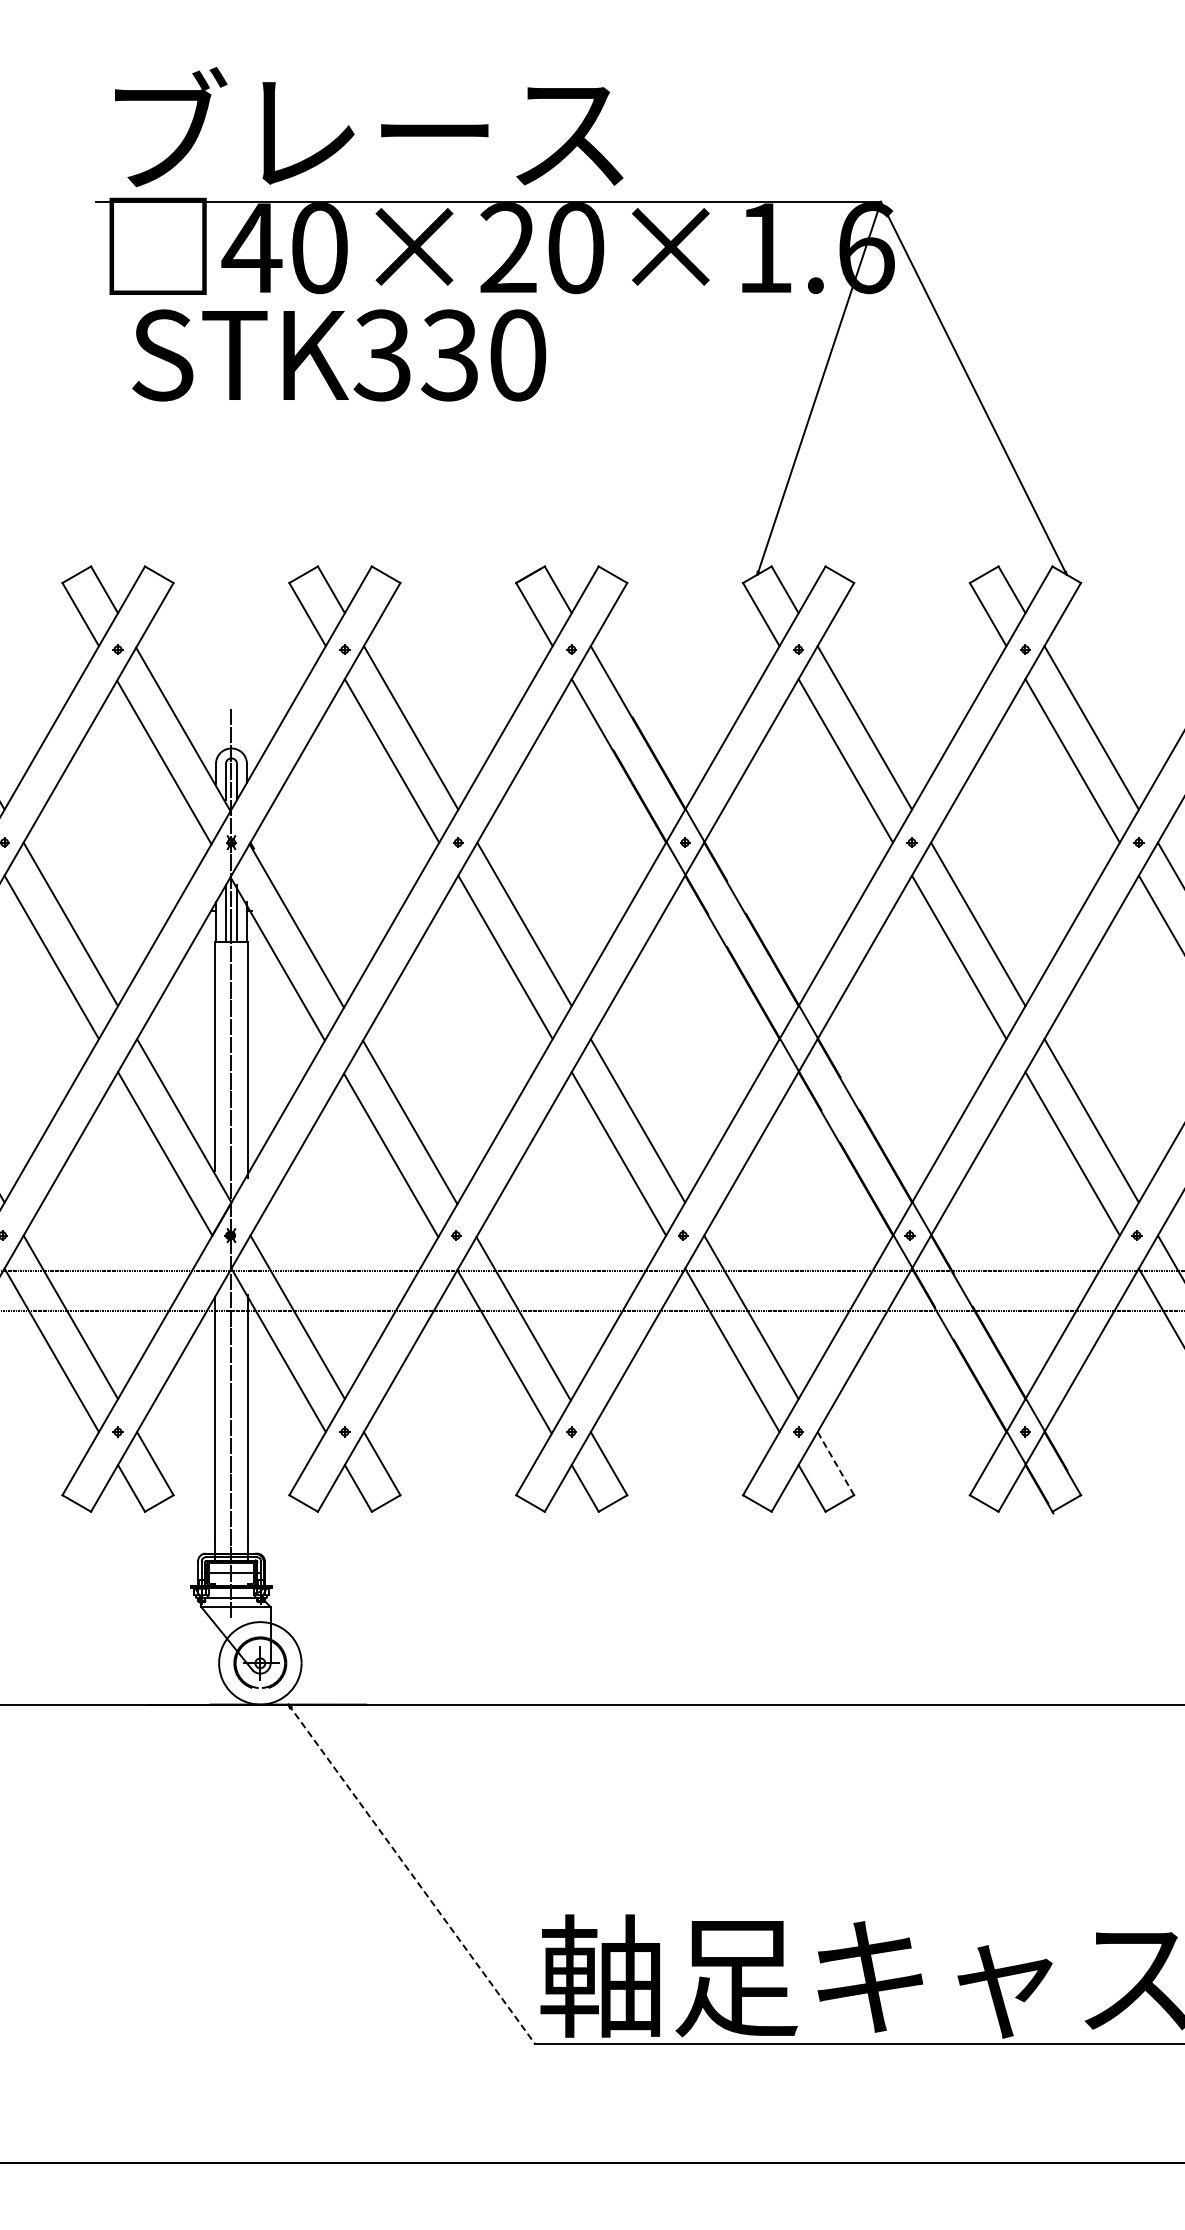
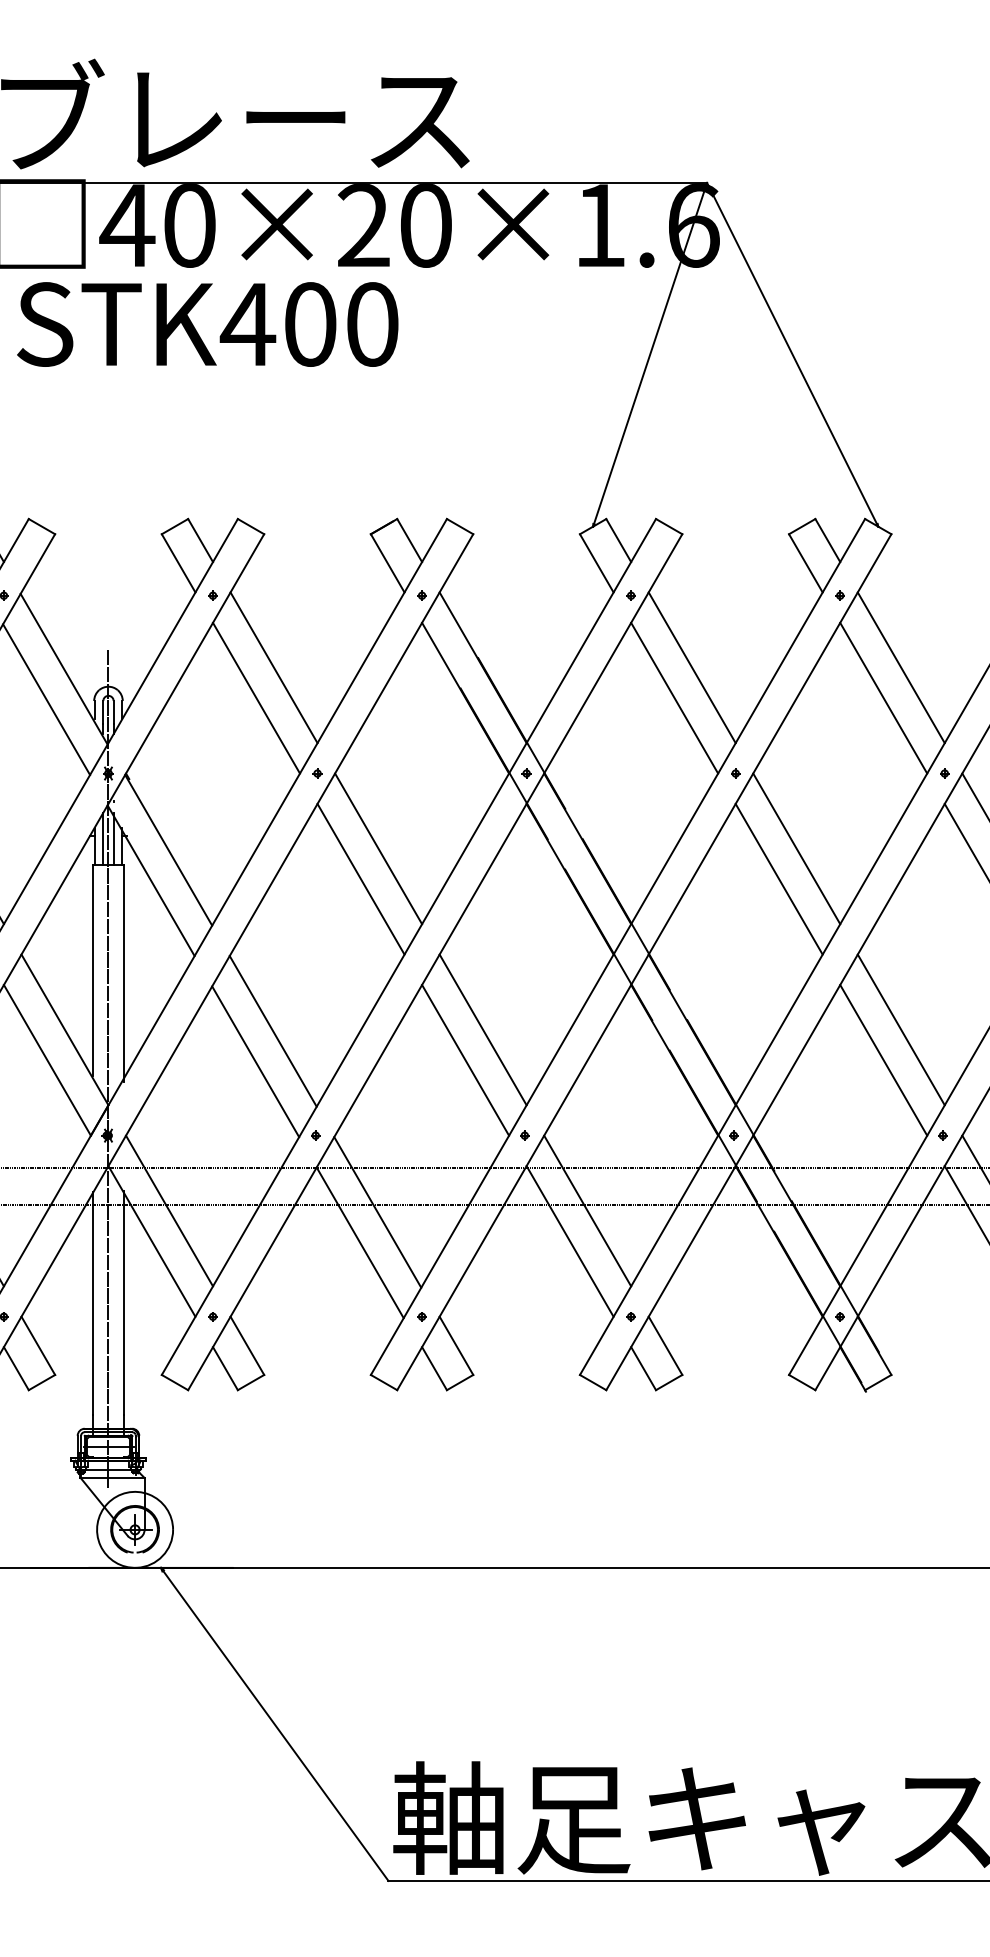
text: (415, 355) -> (278, 324), STK330 -> STK400
line: (836, 1464) -> (666, 1346), dashed -> solid
line: (411, 1874) -> (274, 1724), dashed -> solid

